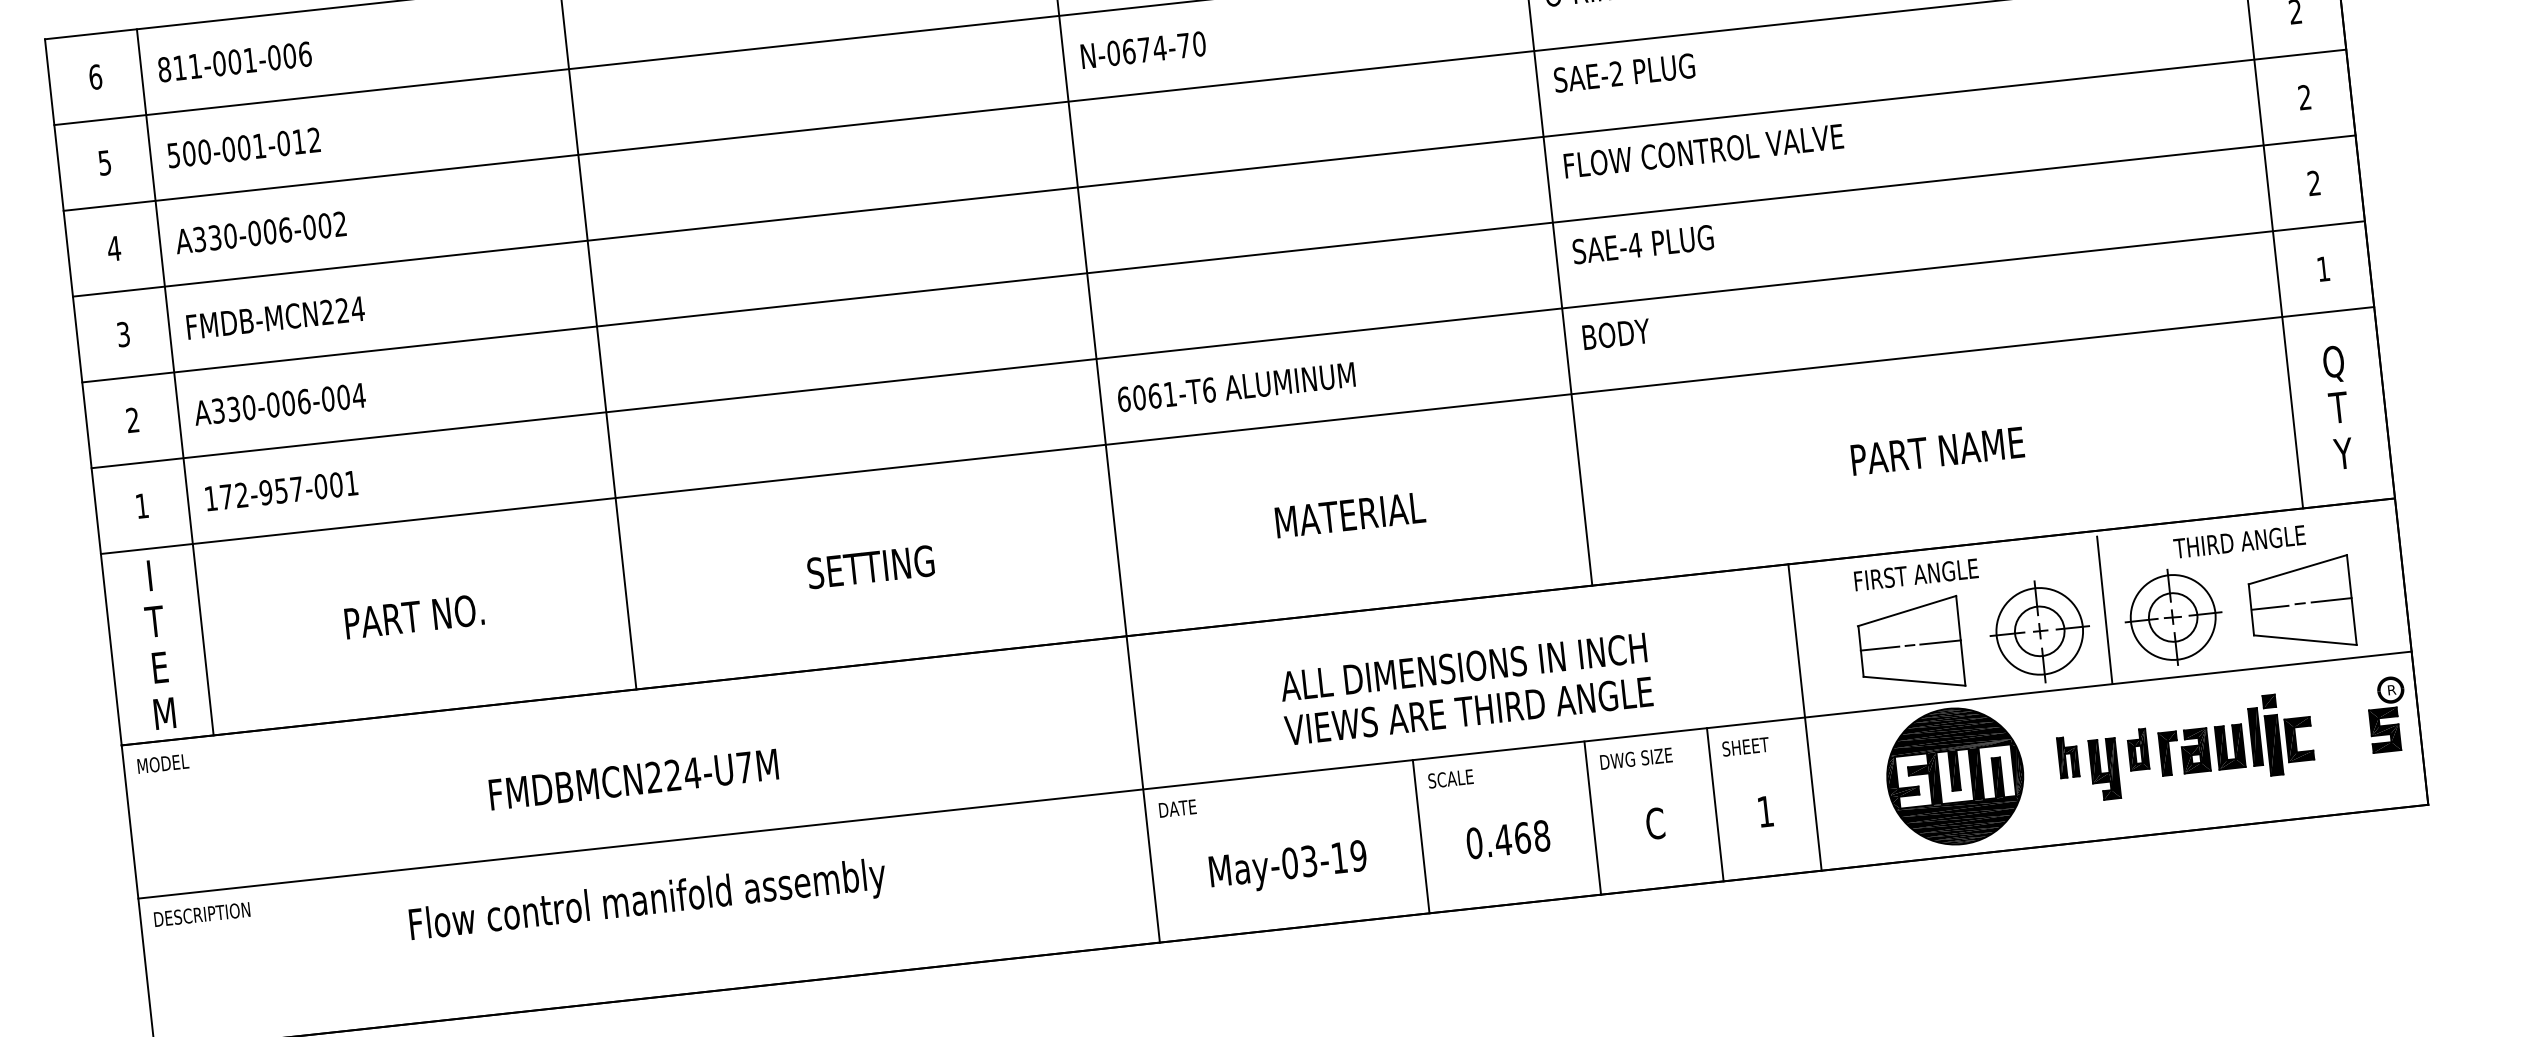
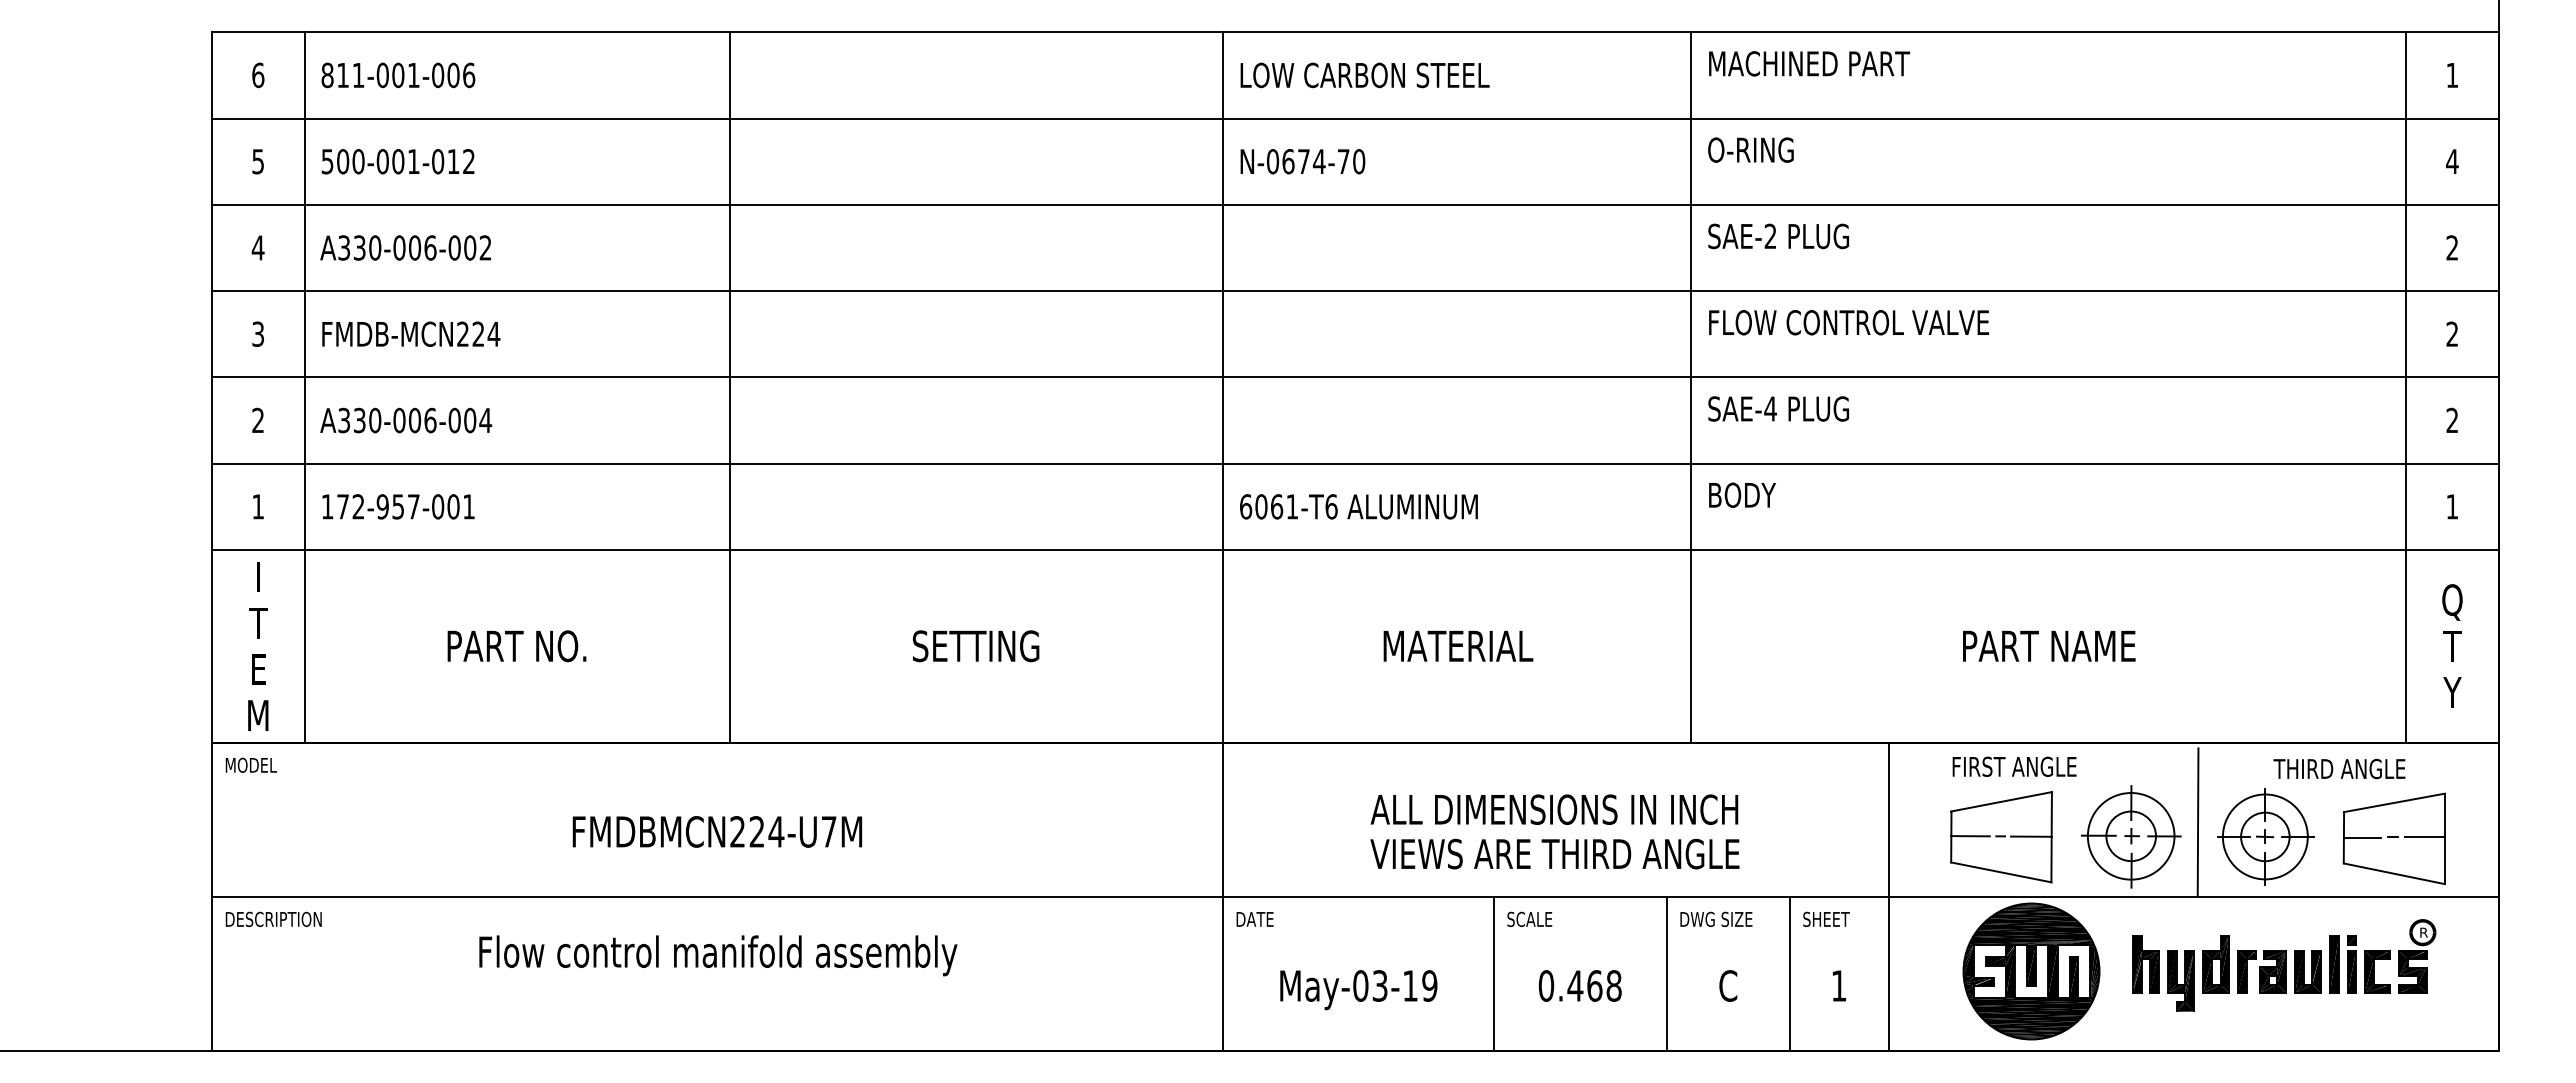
part: (2388, 714) -> (2417, 956), moved
part: (2272, 734) -> (2351, 964), size x0.71
part: (2137, 749) -> (2215, 964), size x1.43
part: (2067, 757) -> (2145, 964), size x1.43

